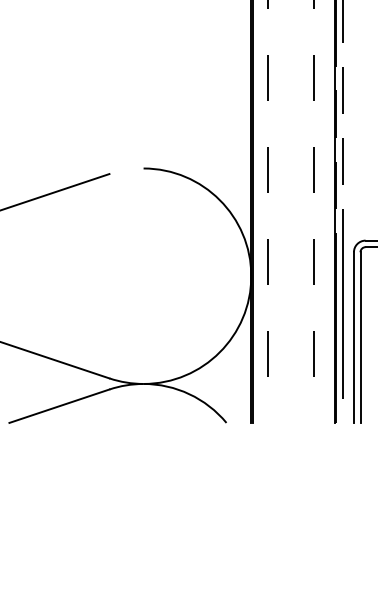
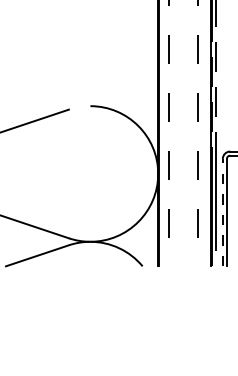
line: (353, 337) -> (222, 212), solid -> dashed

